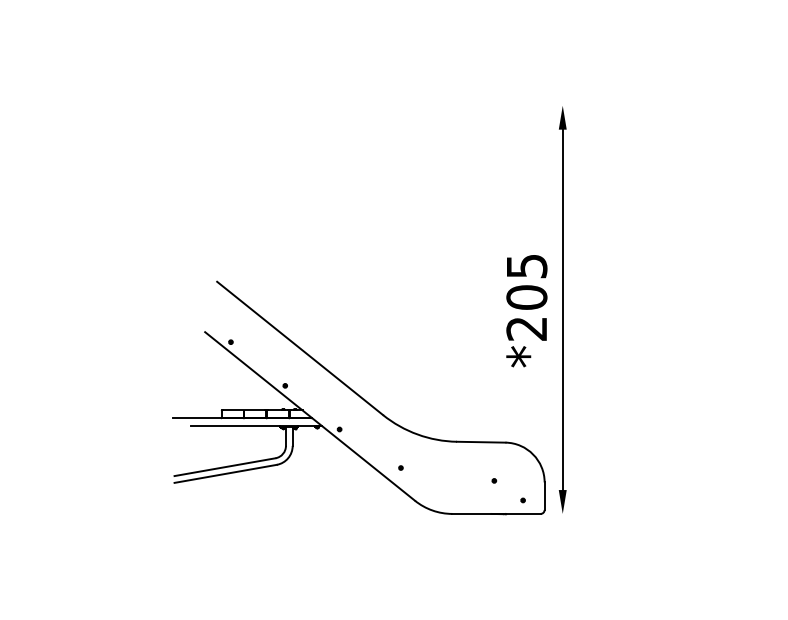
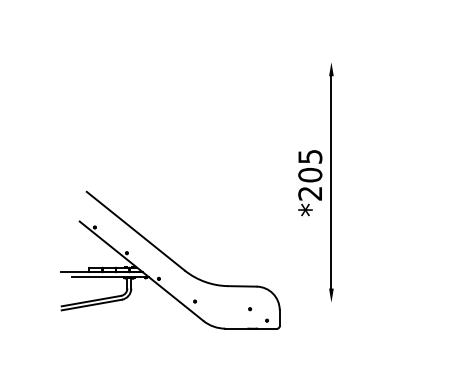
part: (359, 396) -> (170, 259), moved

